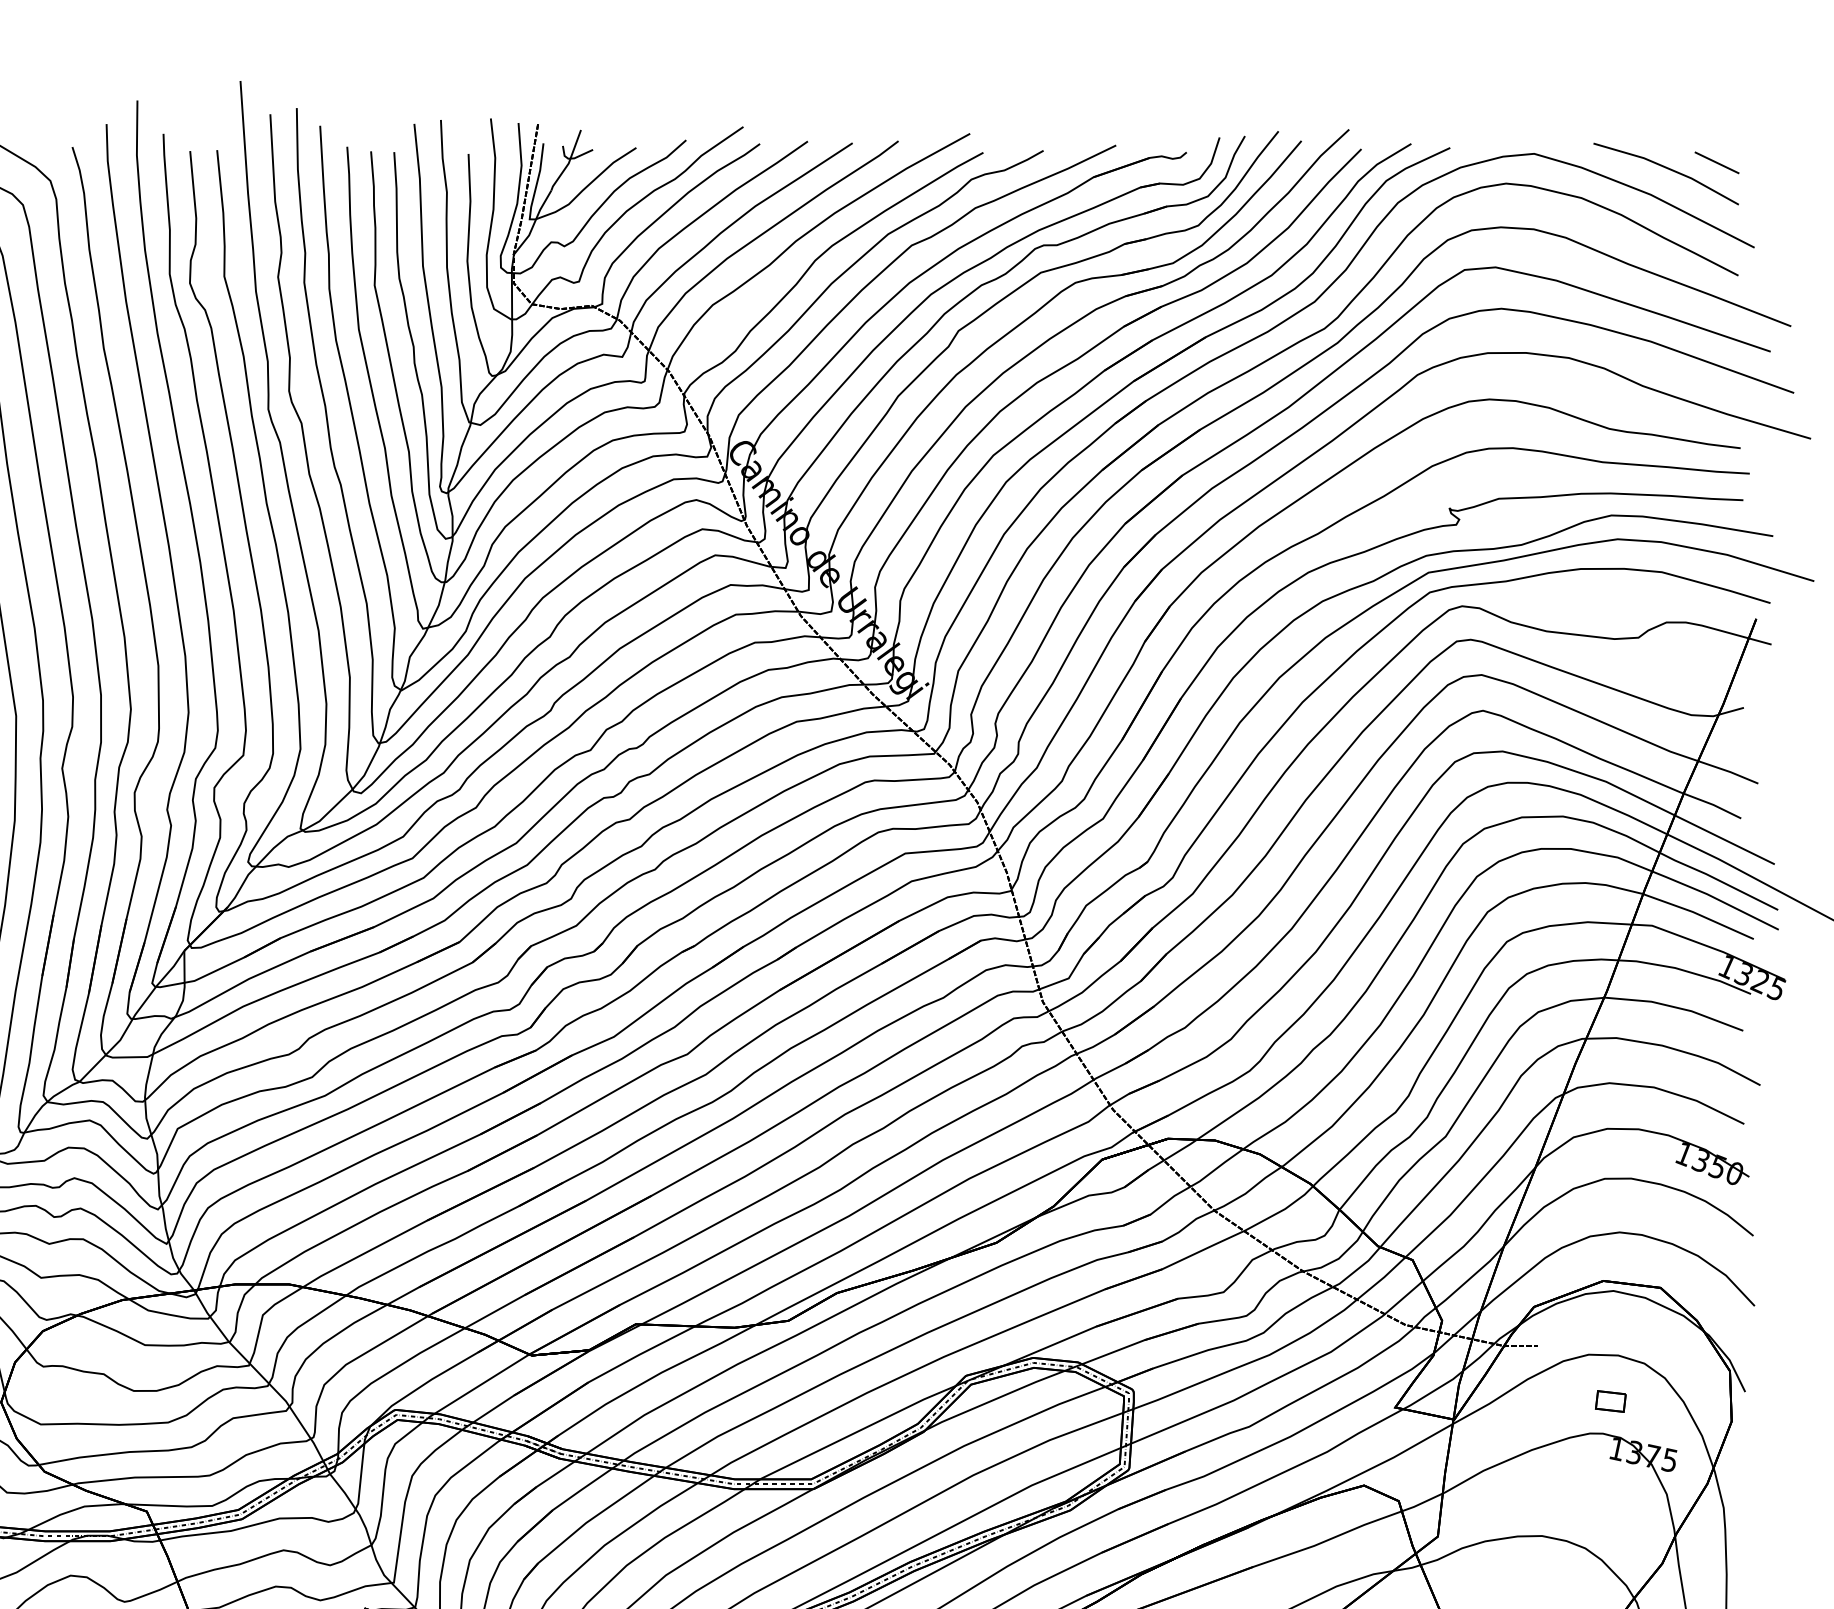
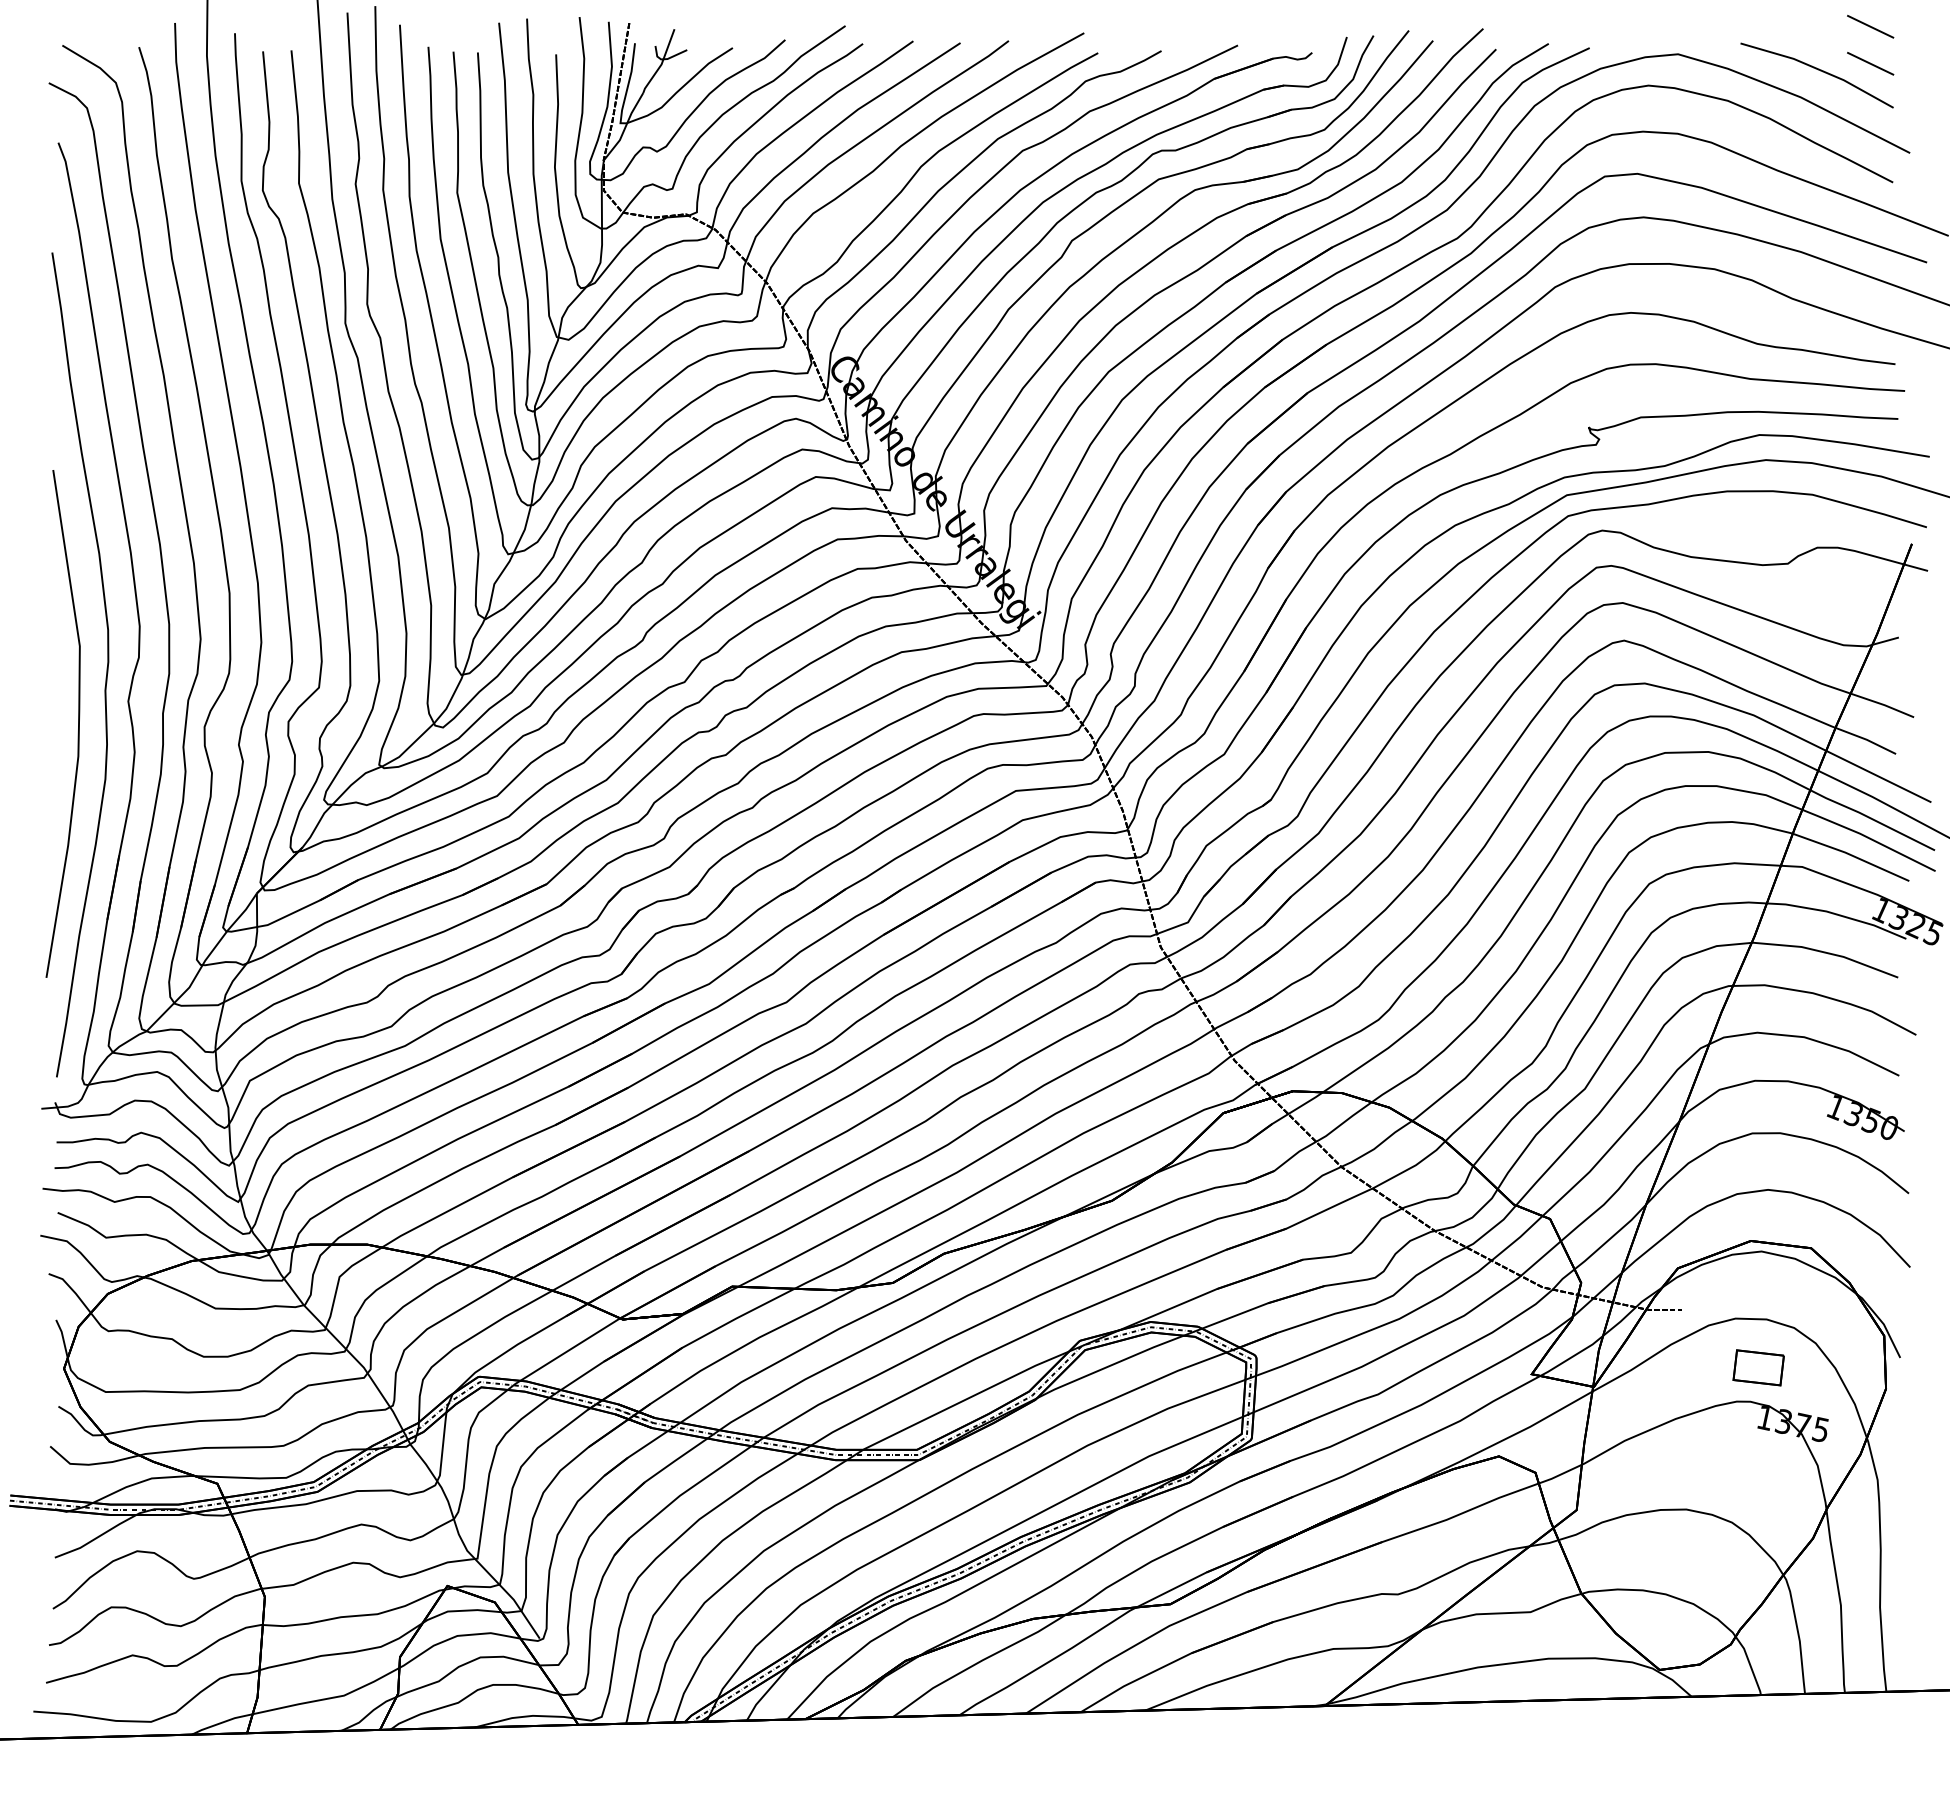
line: (1716, 127) -> (1870, 26), added
part: (1610, 1401) -> (1758, 1367), size x1.6

